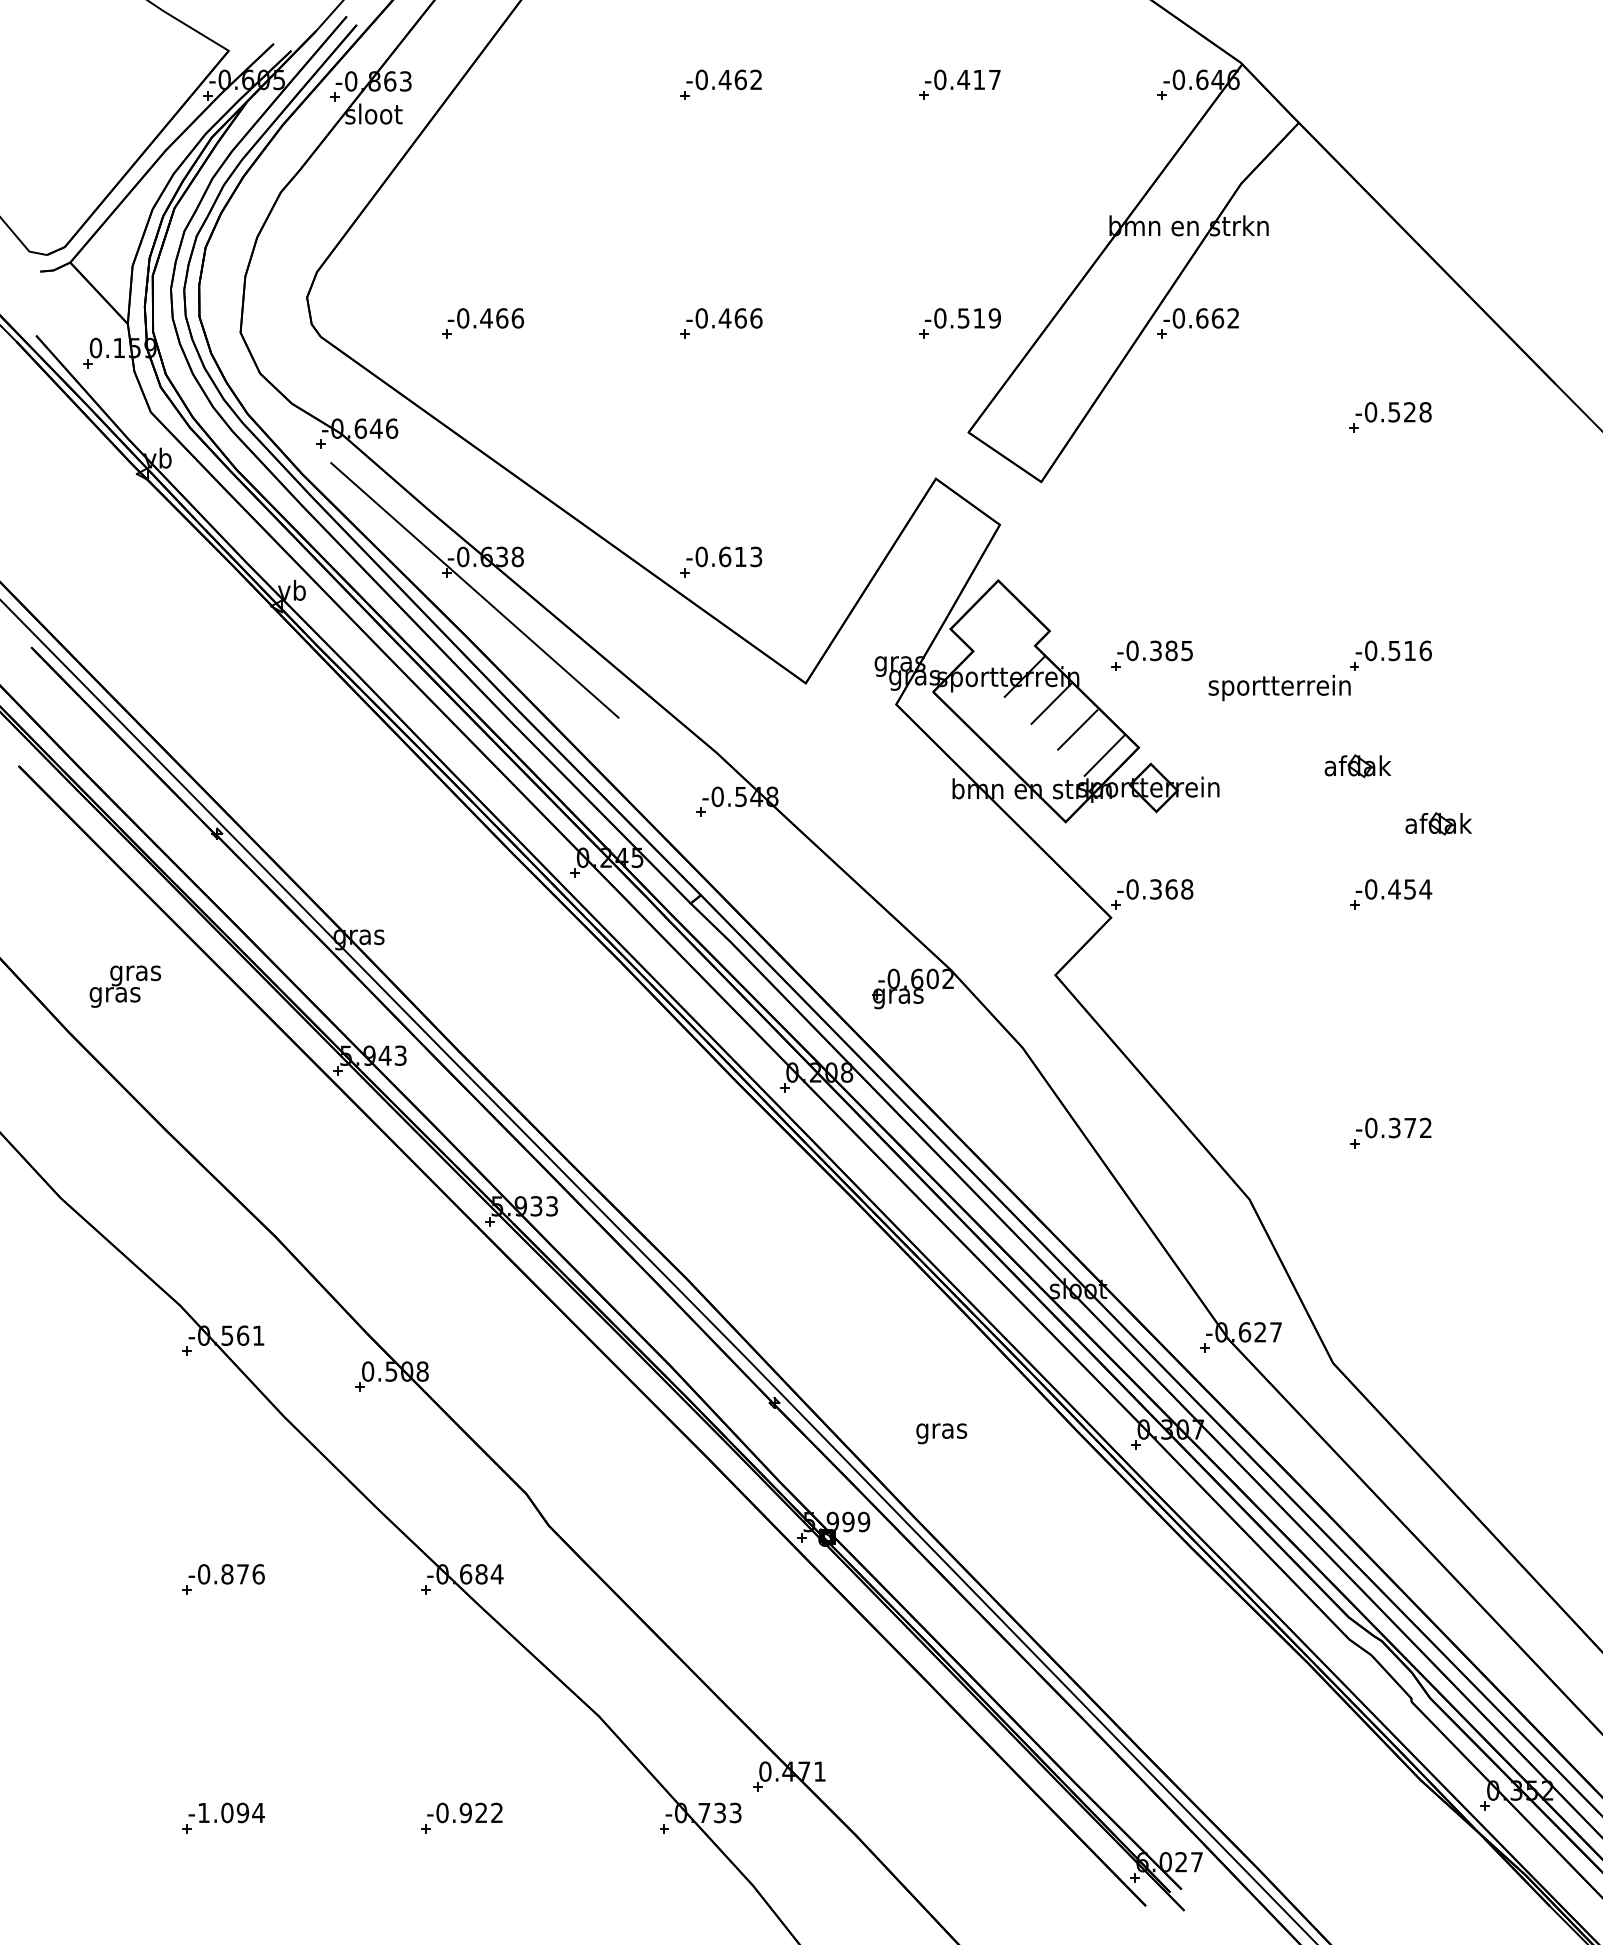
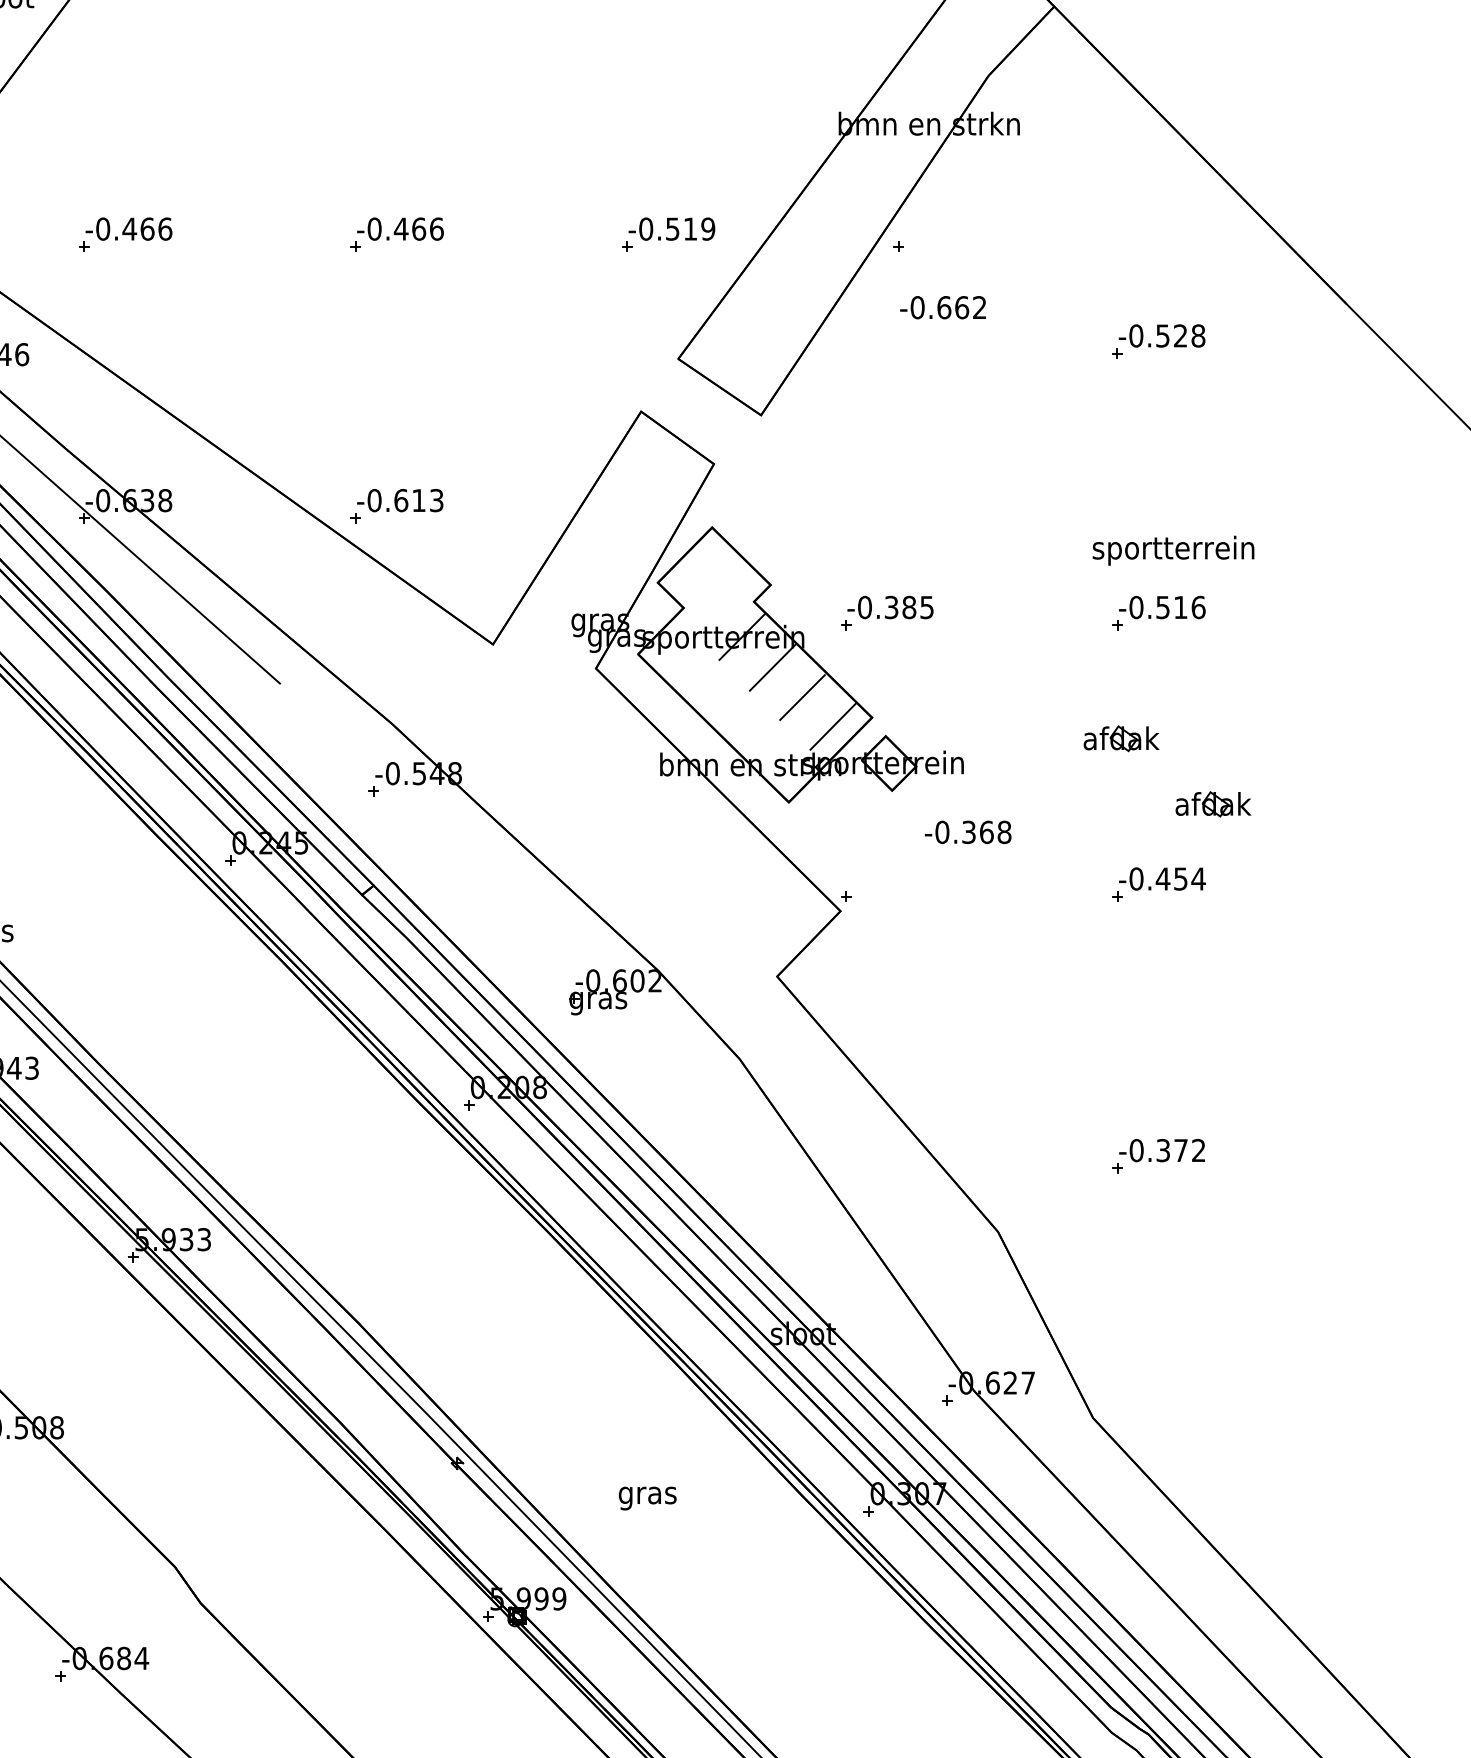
text: (1200, 318) -> (942, 307), moved
text: (1279, 687) -> (1173, 550), moved
text: (1155, 889) -> (968, 832), moved

